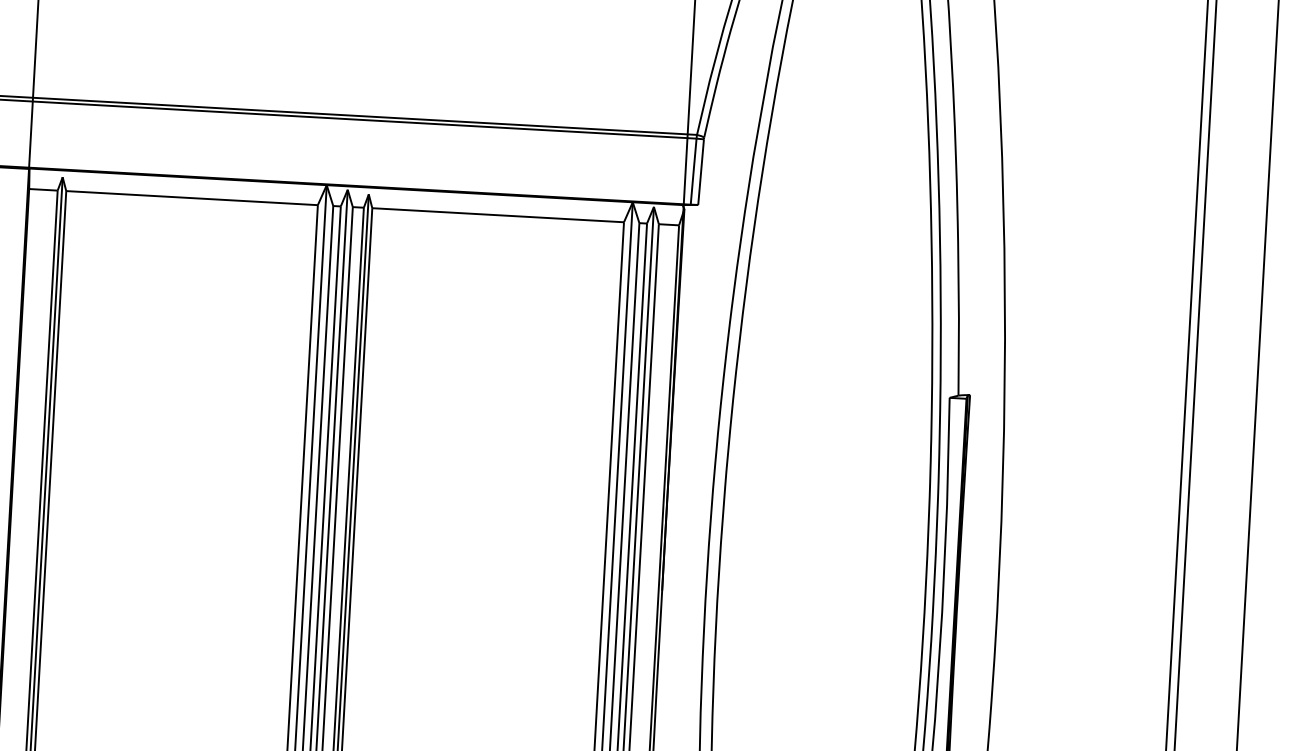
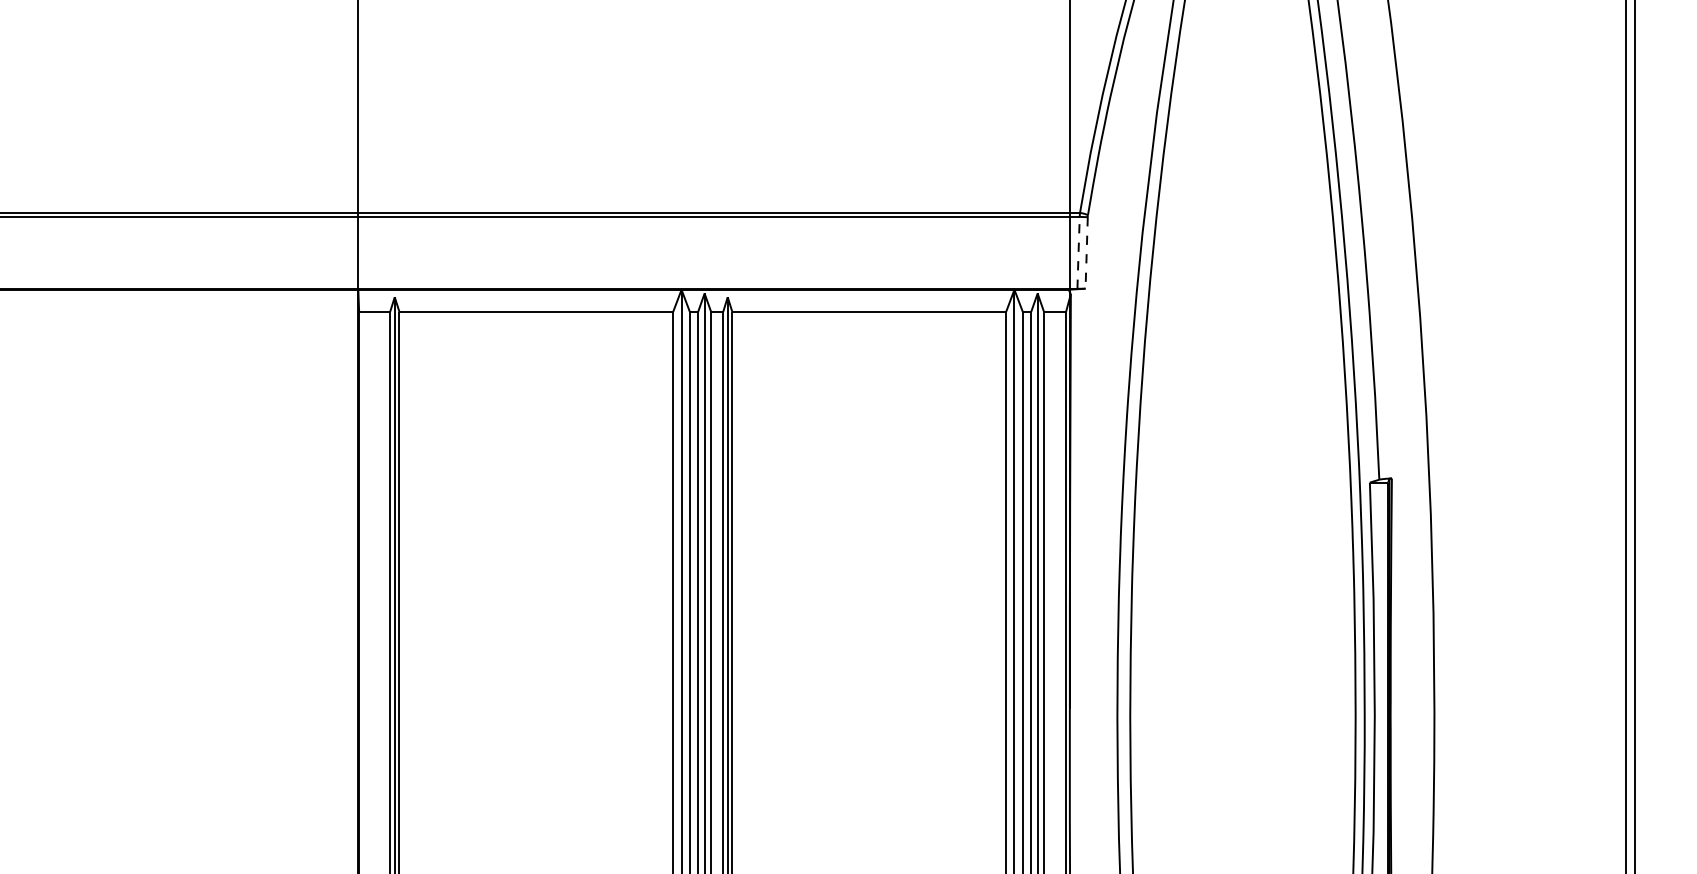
line: (693, 171) -> (1078, 252), solid -> dashed
line: (700, 171) -> (1086, 252), solid -> dashed

